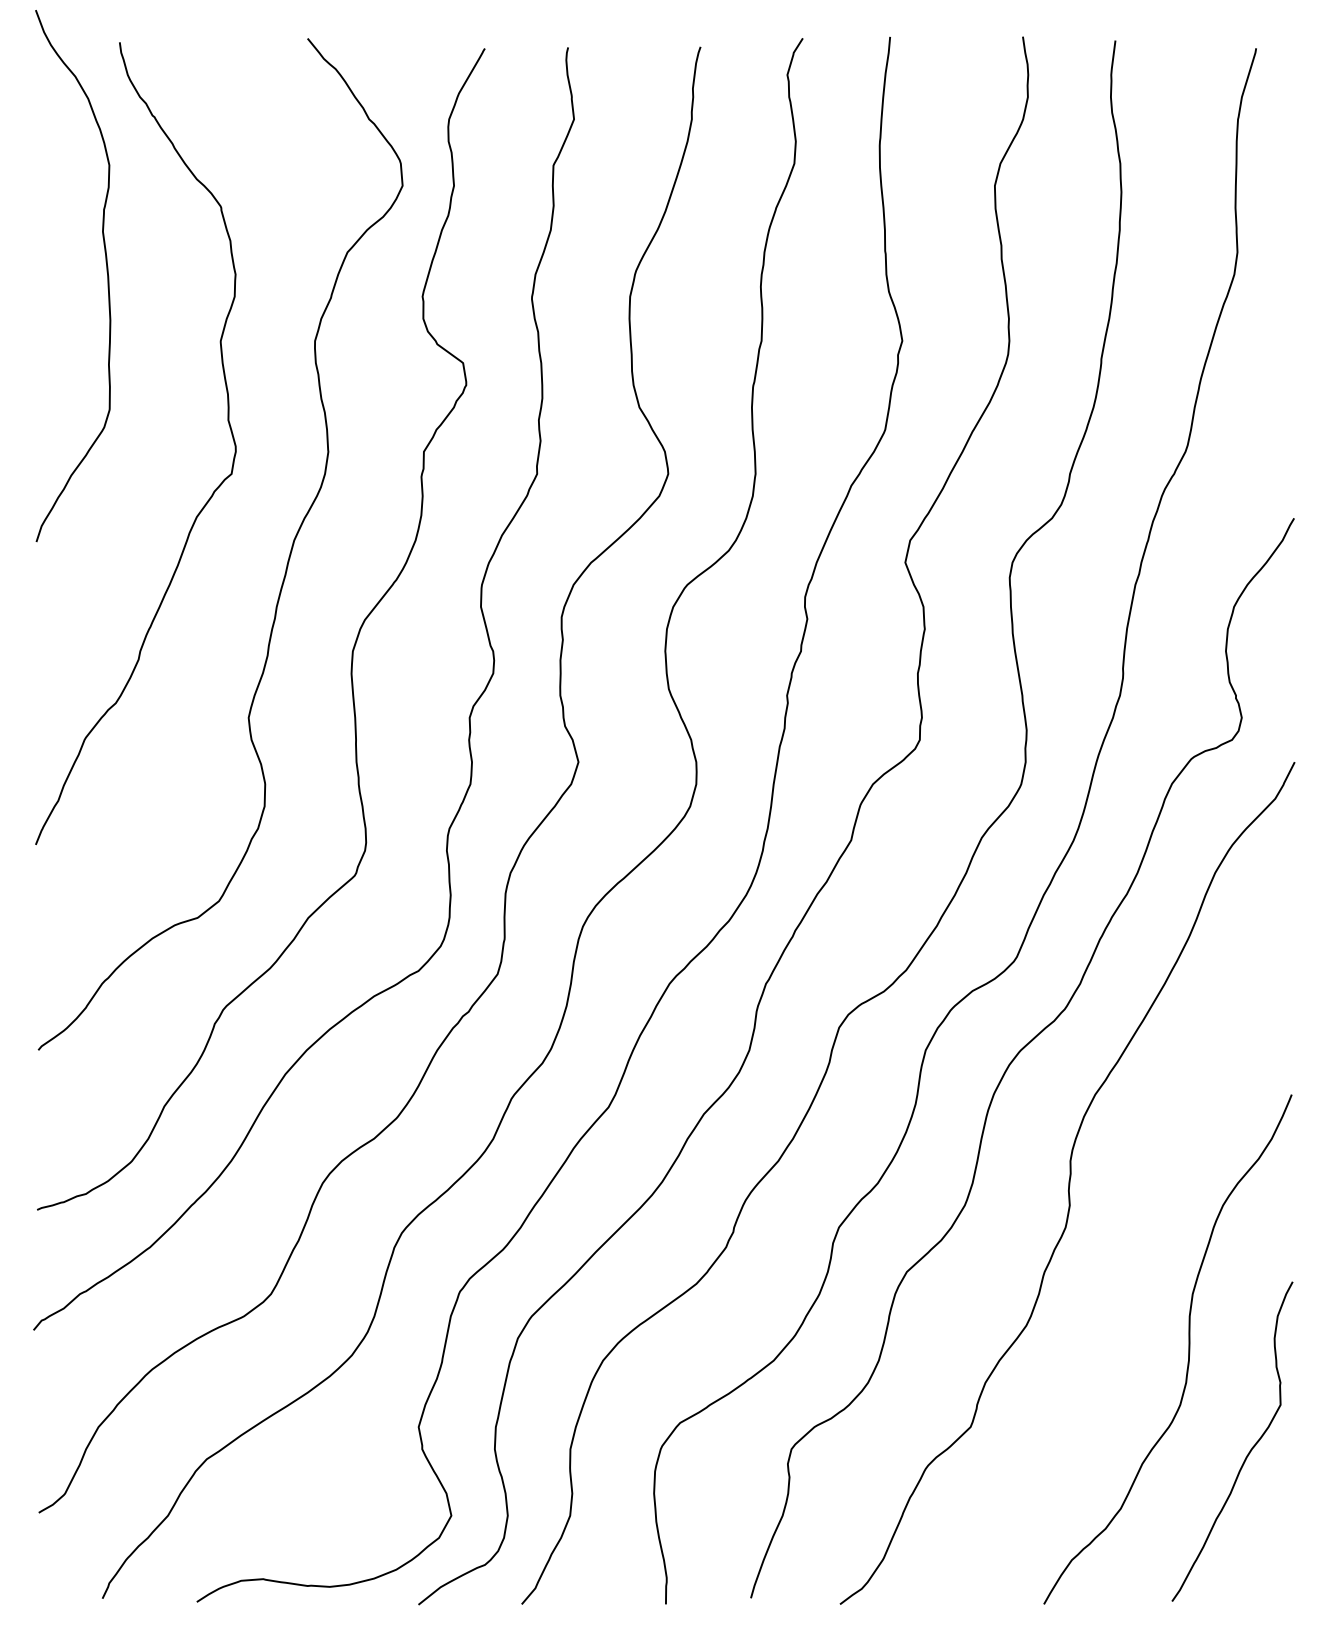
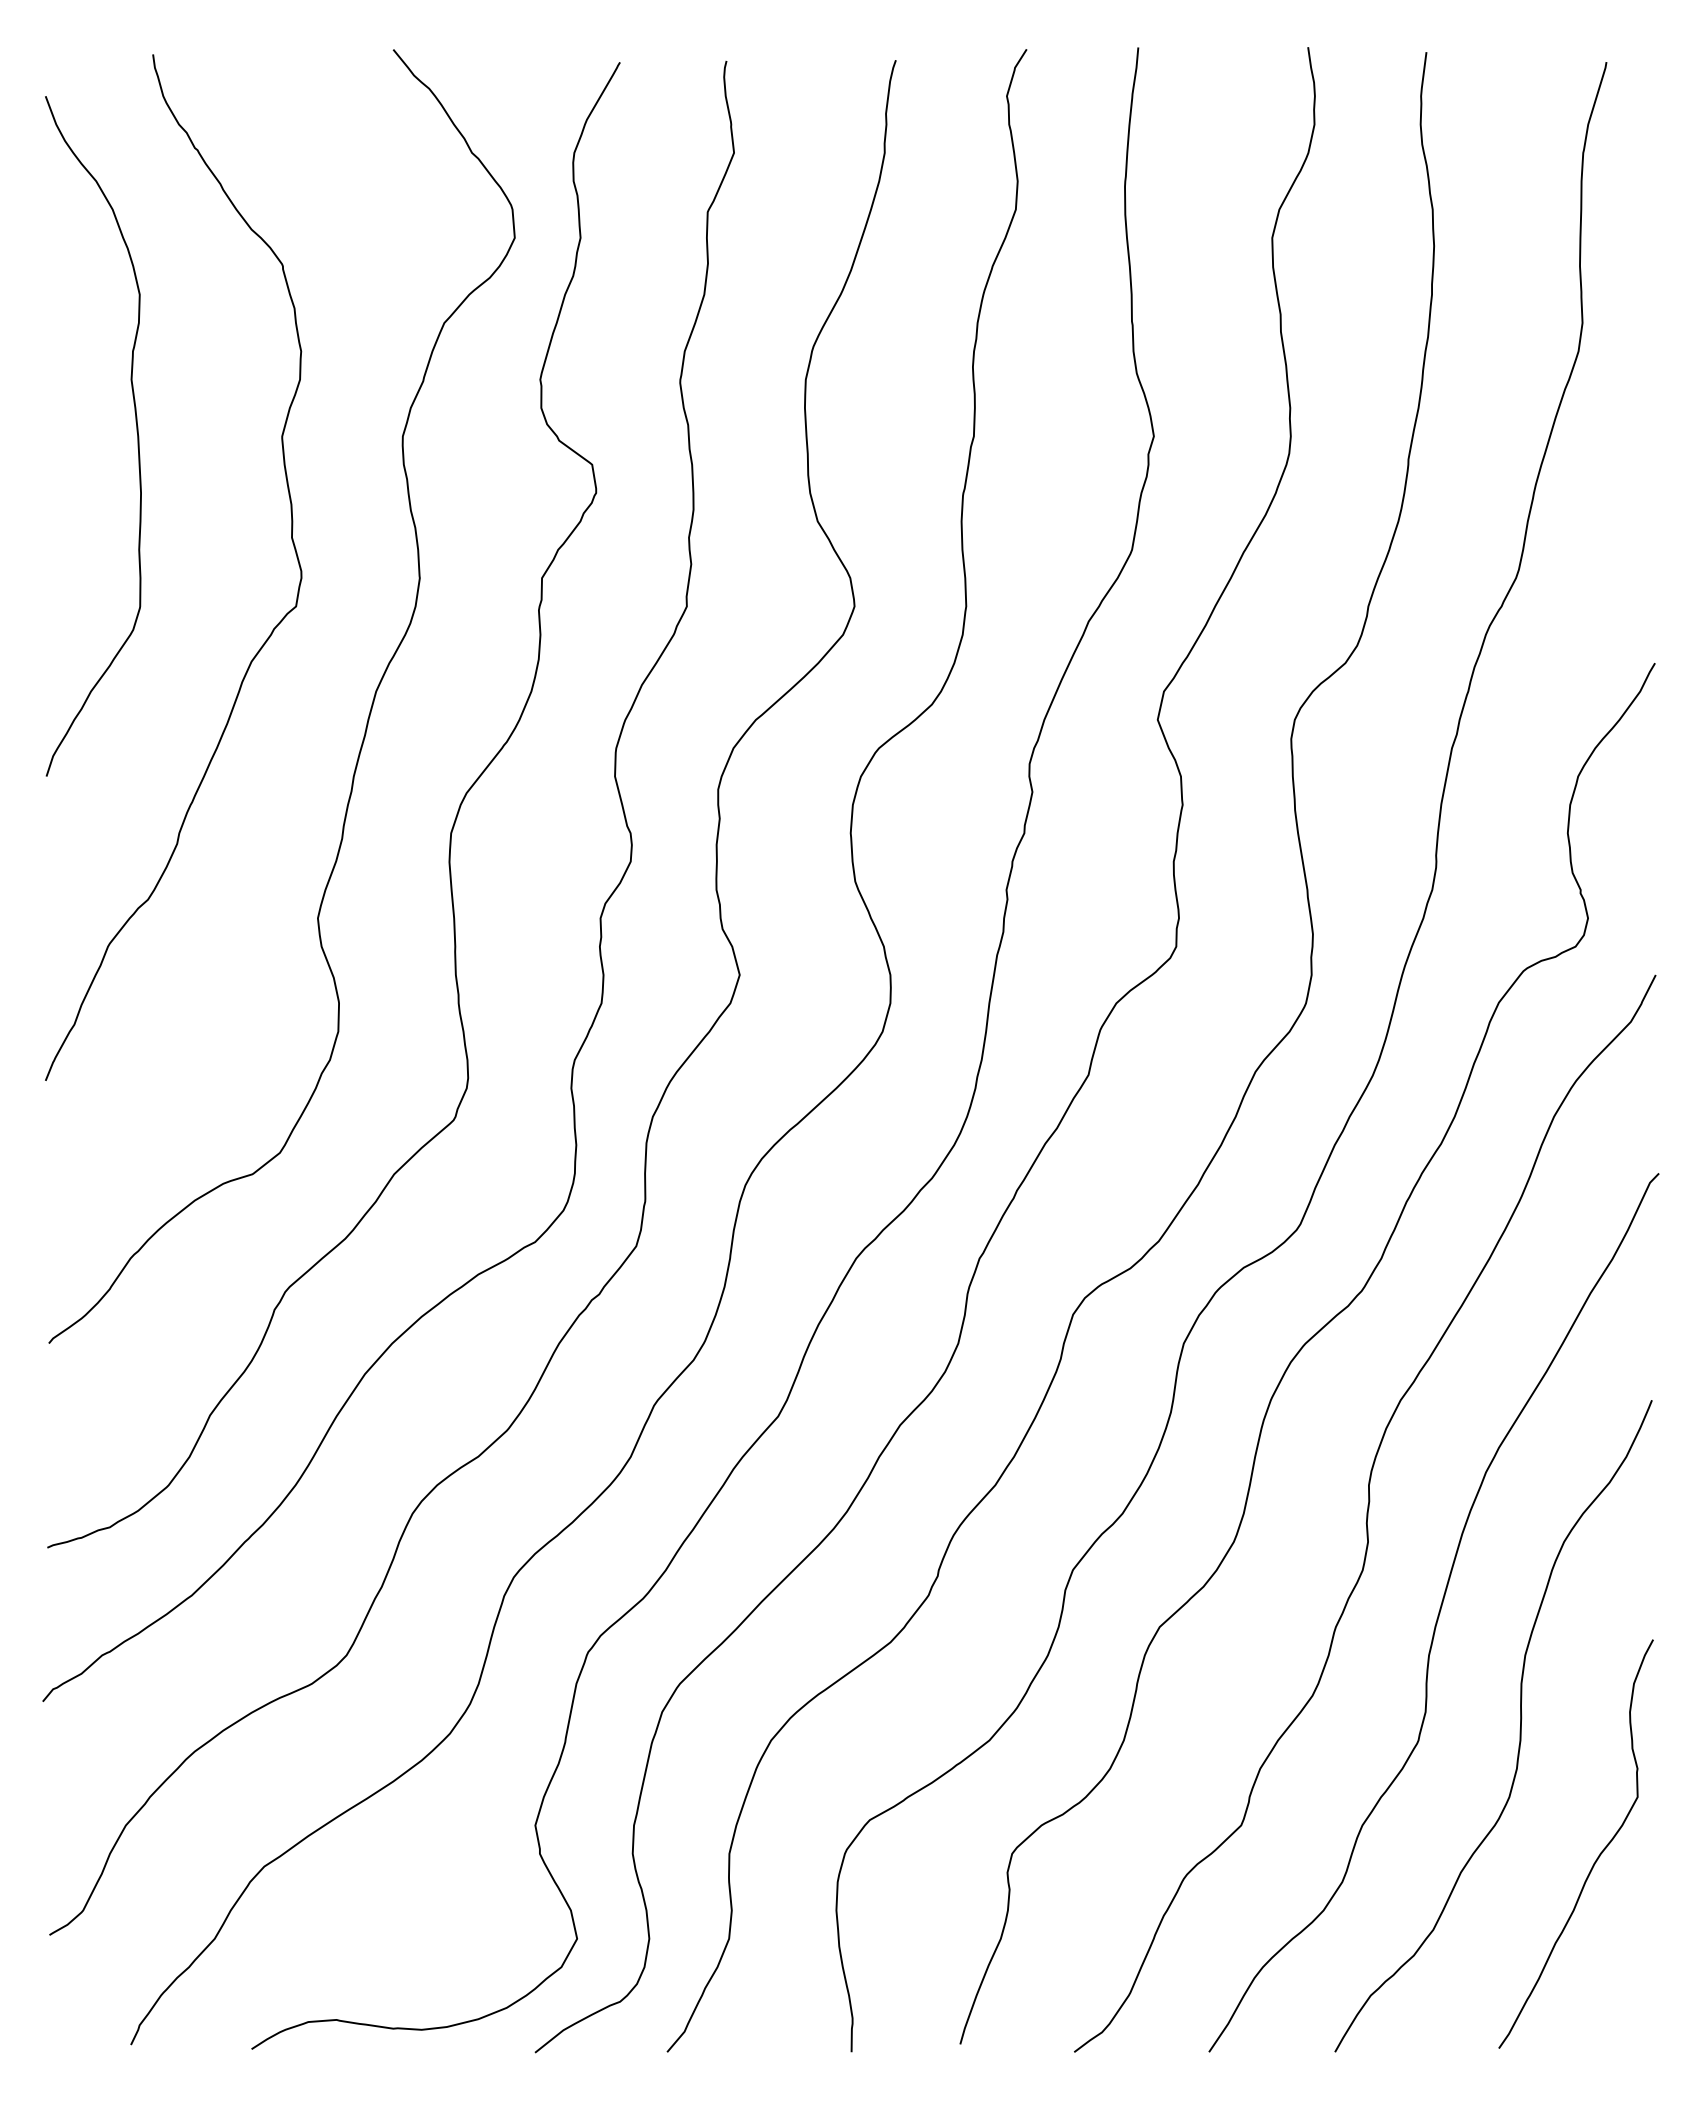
curve: (106, 273) -> (136, 432), moved
curve: (1124, 1260) -> (1438, 1612), added

